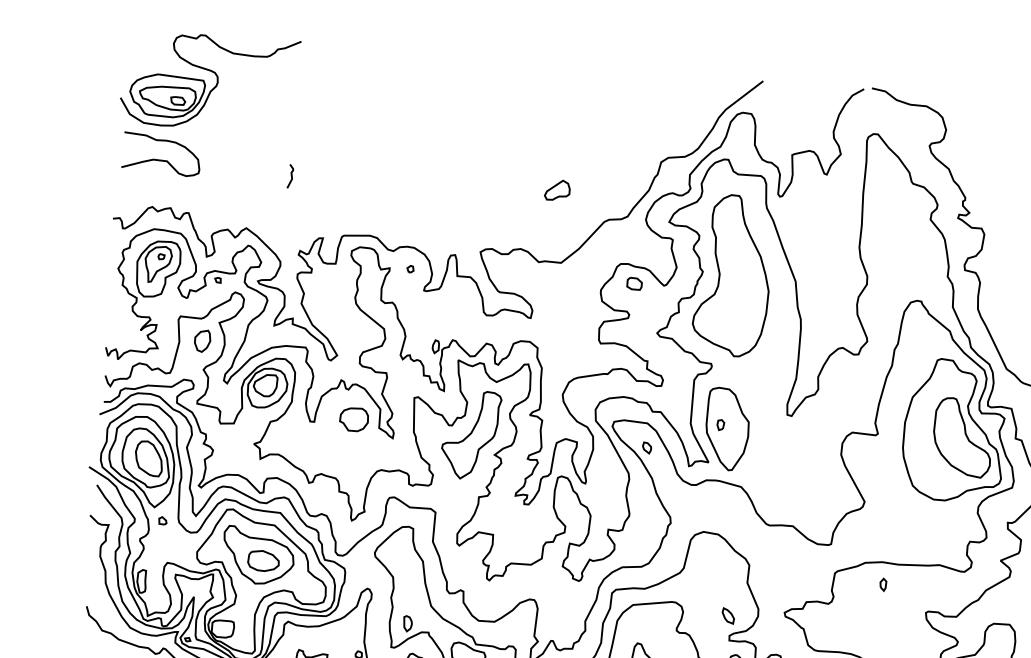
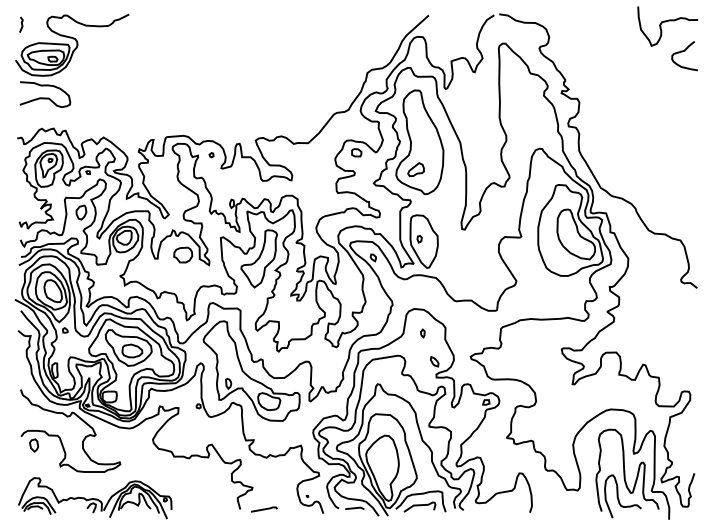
curve: (290, 175) -> (21, 24), moved
part: (556, 190) -> (415, 169), moved
part: (882, 584) -> (422, 333), moved

